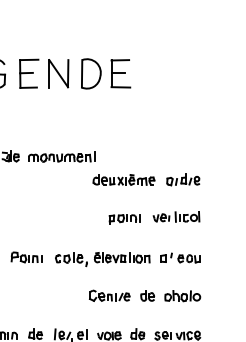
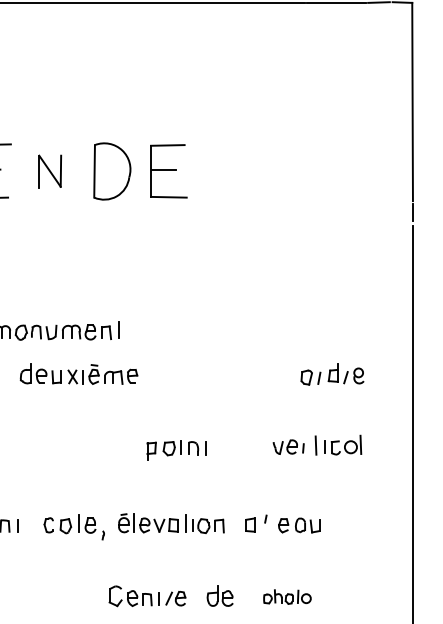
part: (58, 73) -> (49, 170), size x0.6
part: (123, 179) -> (78, 373), moved
part: (183, 179) -> (332, 373), moved
part: (176, 216) -> (317, 444), moved
part: (182, 296) -> (286, 597), size x0.7

